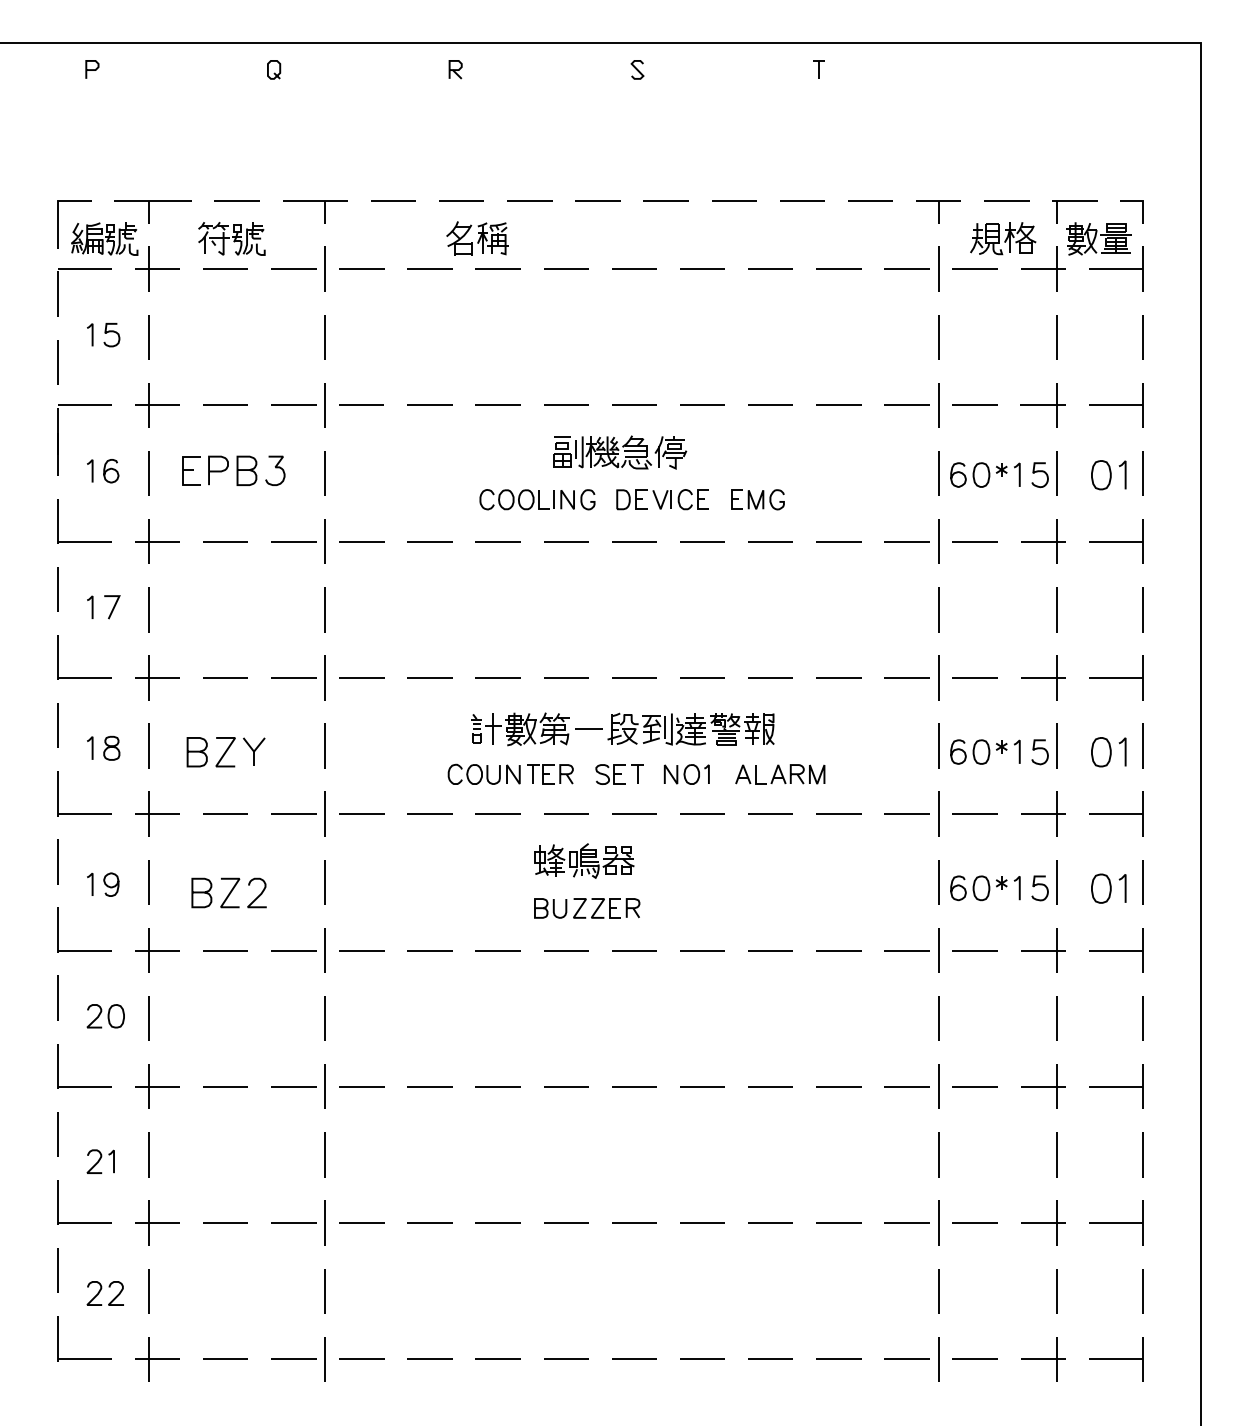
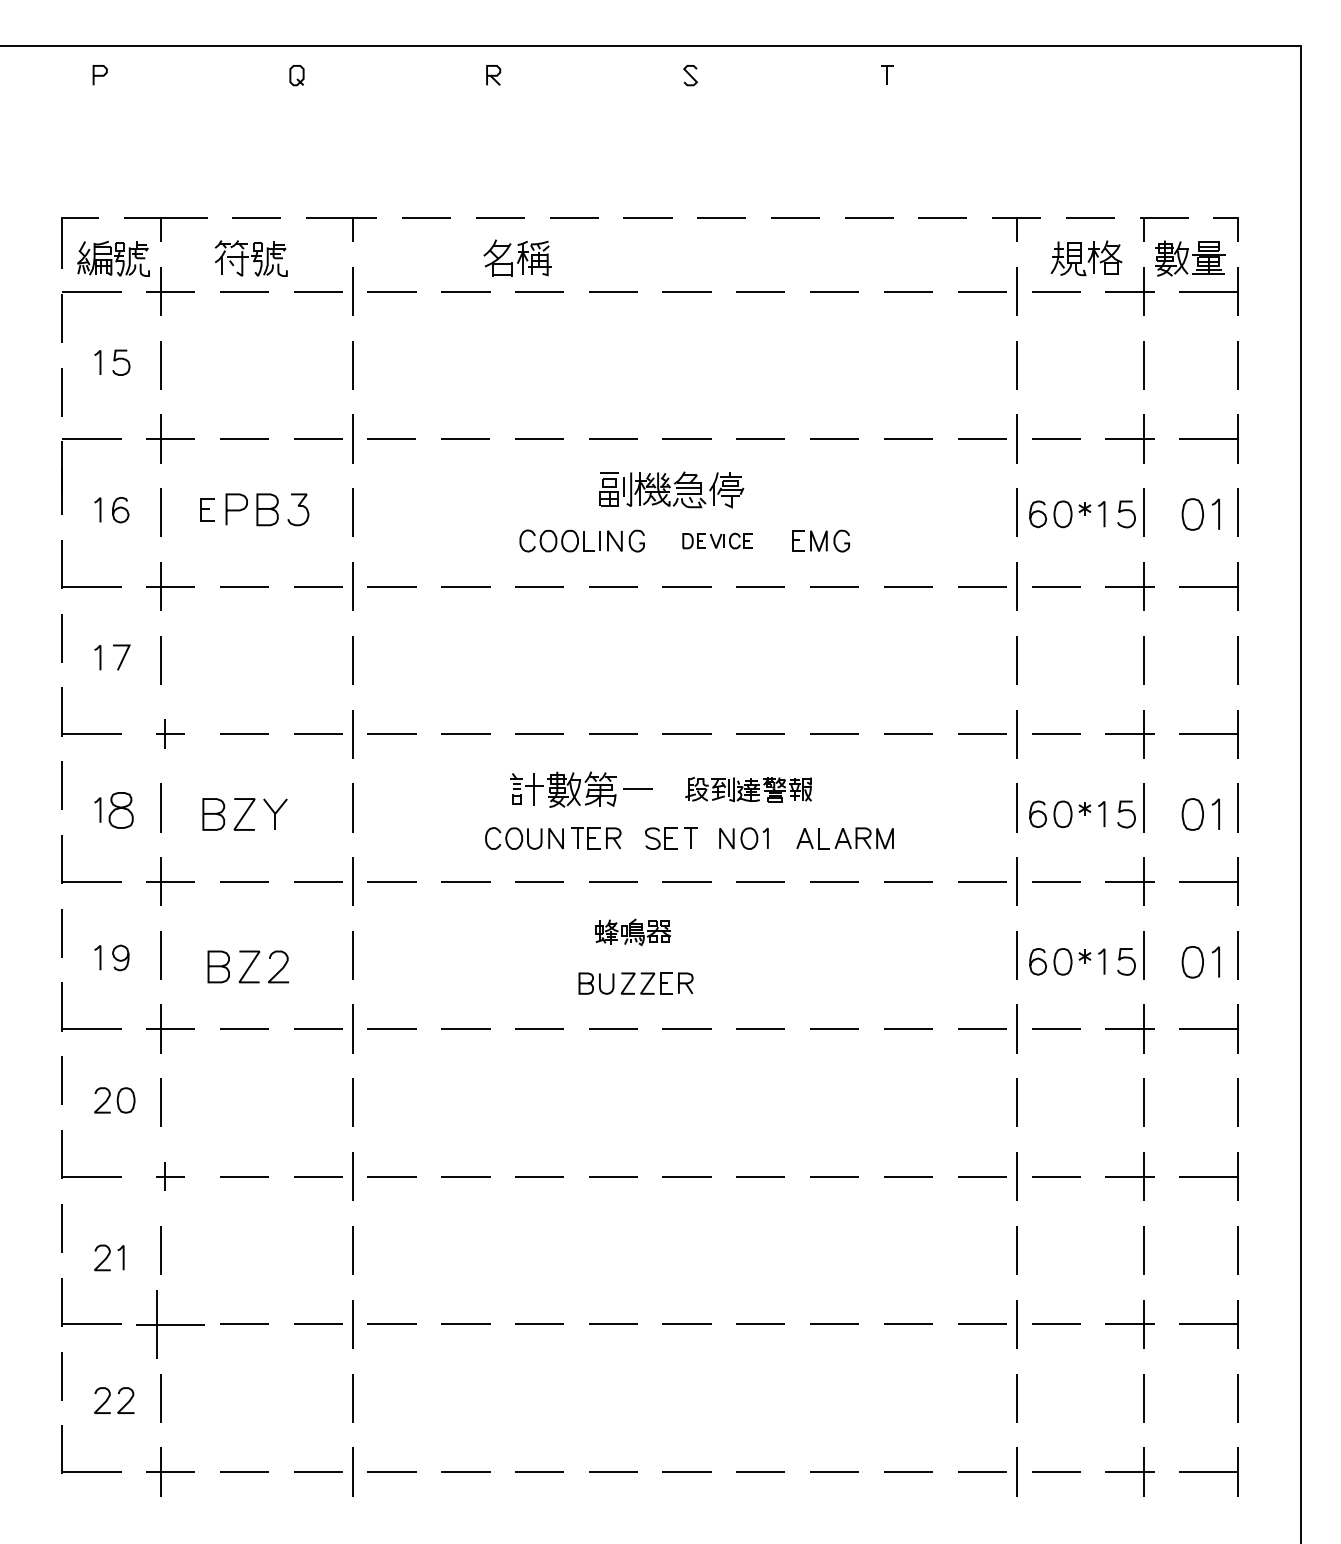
part: (191, 470) -> (207, 509), size x0.7
part: (662, 499) -> (717, 540), size x0.7
part: (157, 677) -> (170, 733), size x0.6
part: (690, 728) -> (747, 788), size x0.7
part: (111, 747) -> (120, 809), size x1.4
part: (584, 860) -> (633, 931), size x0.7
part: (157, 1086) -> (170, 1176), size x0.6
part: (157, 1222) -> (170, 1323), size x1.4

